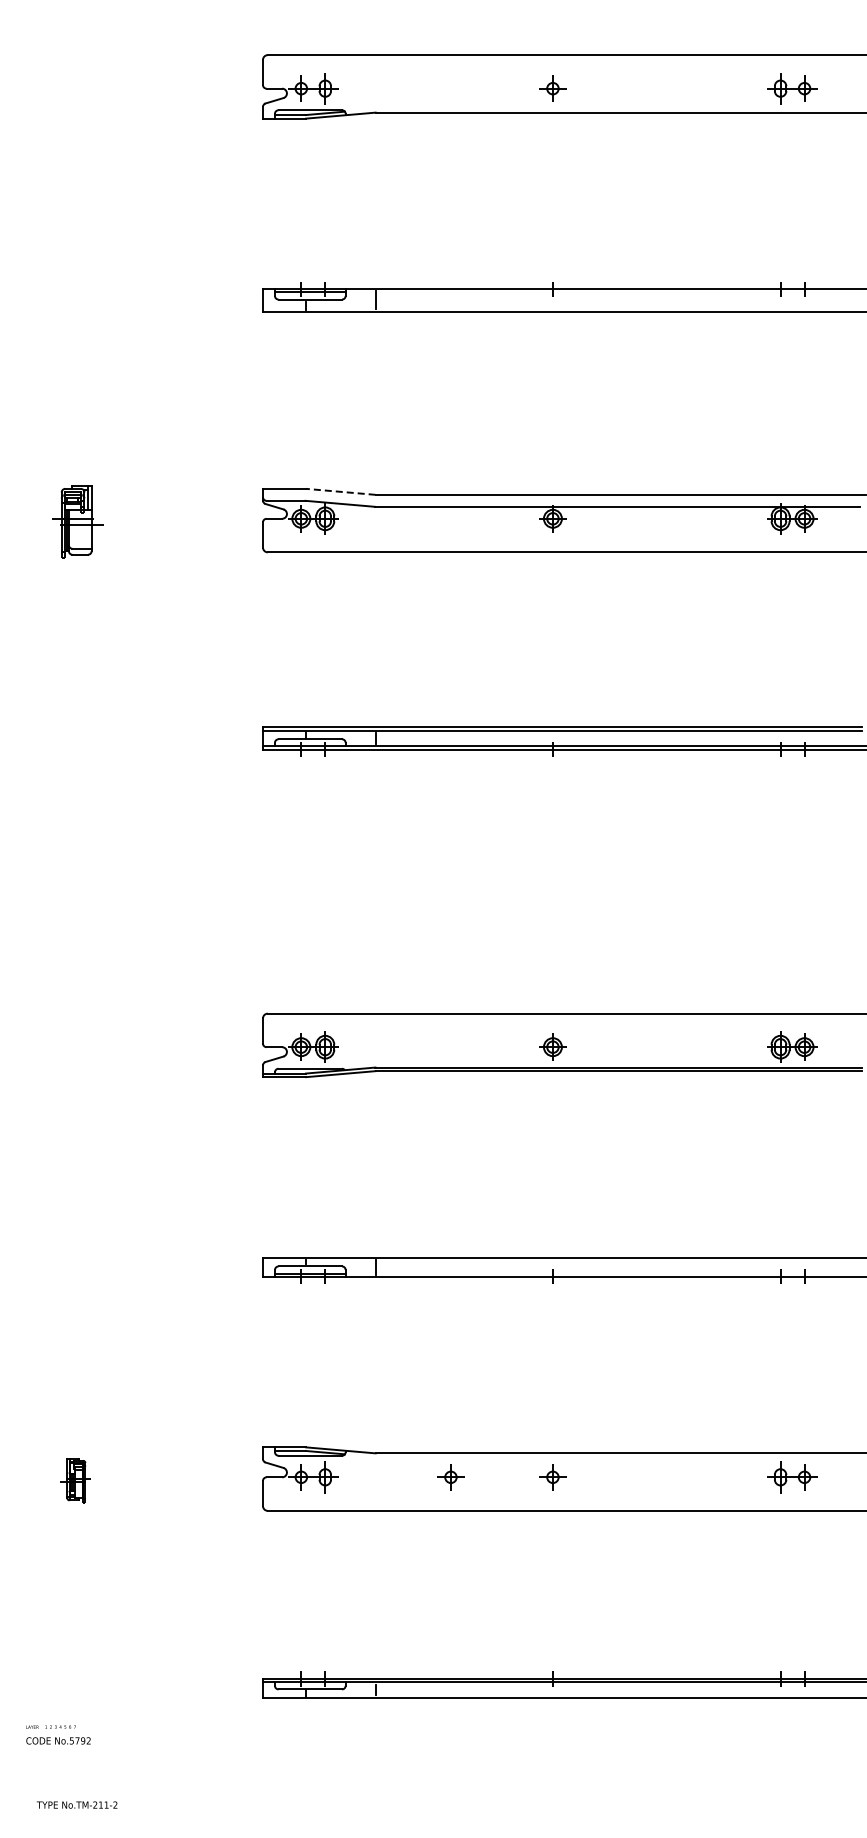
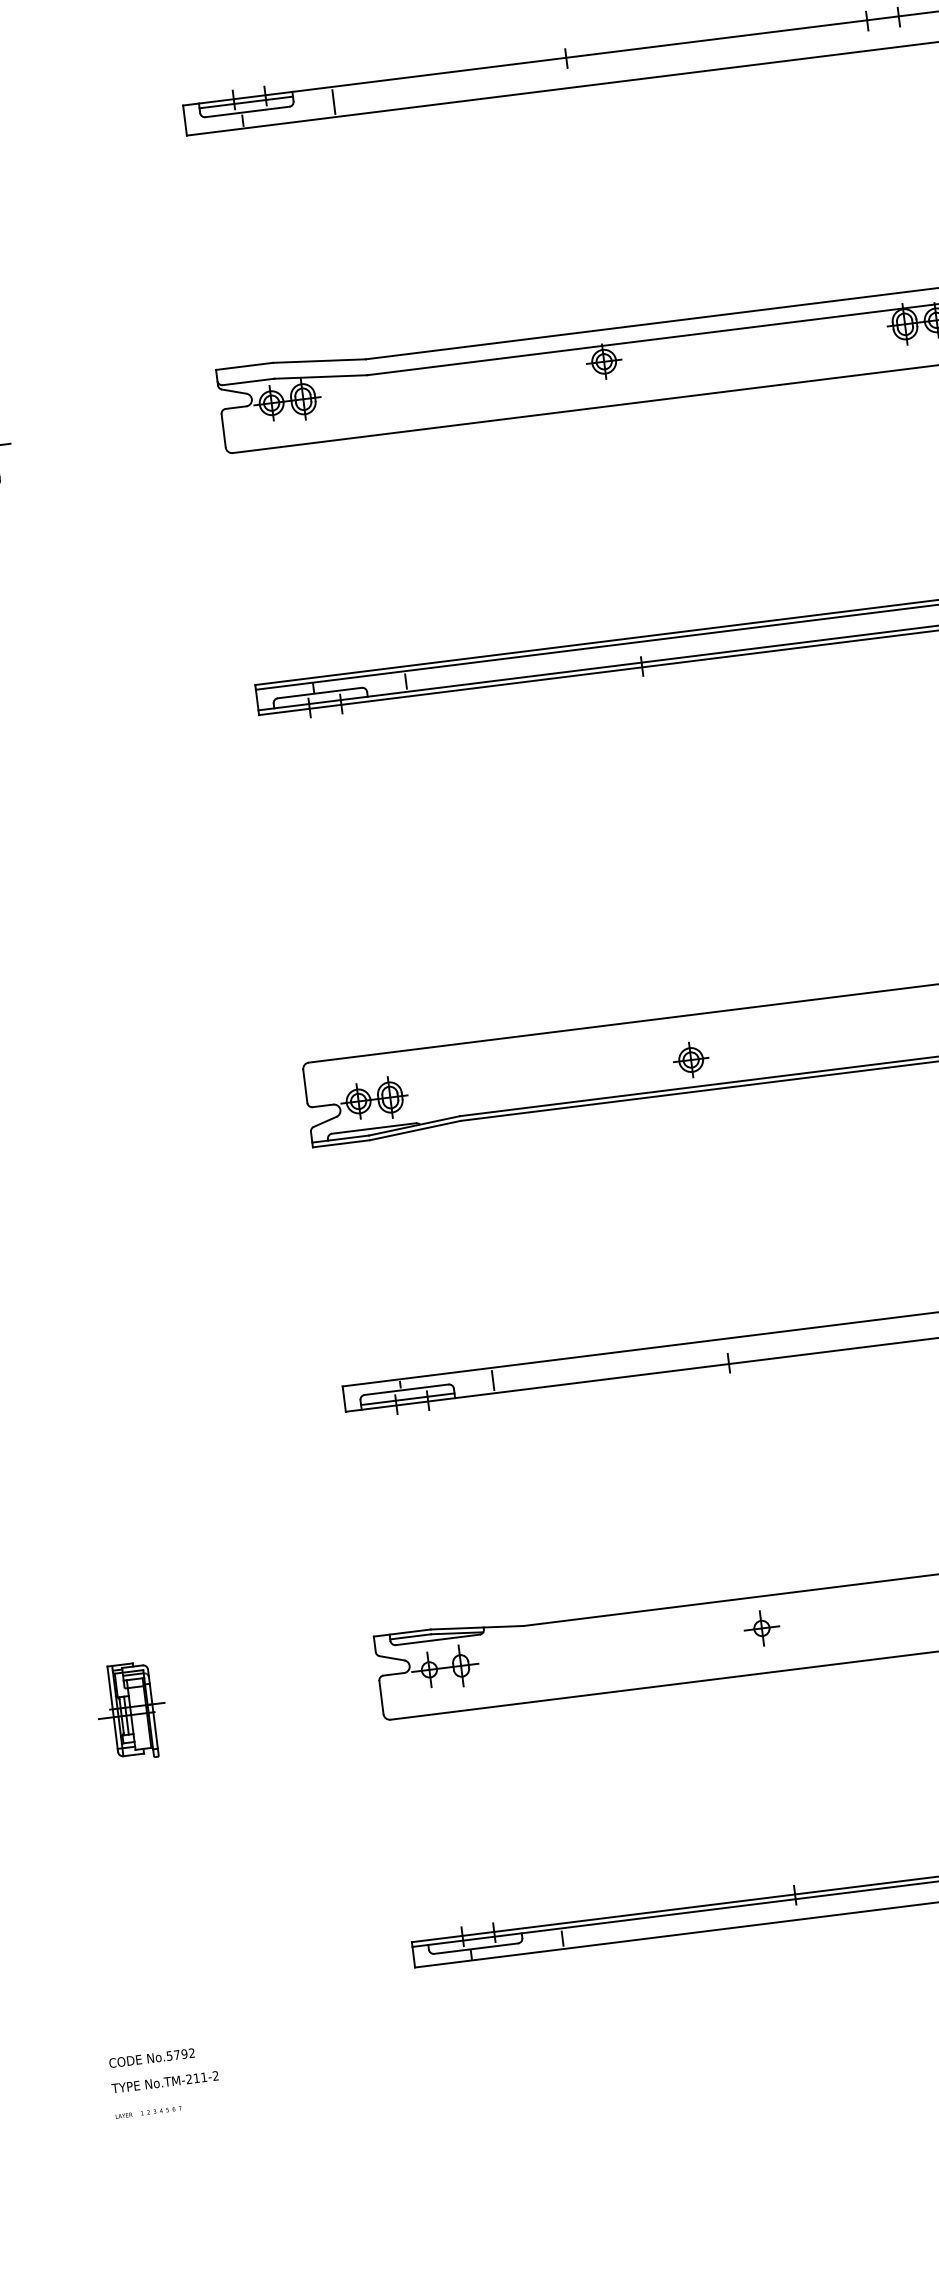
line: (340, 491) -> (318, 360), dashed -> solid
part: (450, 1477) -> (626, 1645), removed
part: (75, 1480) -> (131, 1711), size x1.67
text: (50, 1726) -> (147, 2111), moved
text: (76, 1804) -> (164, 2081), moved

